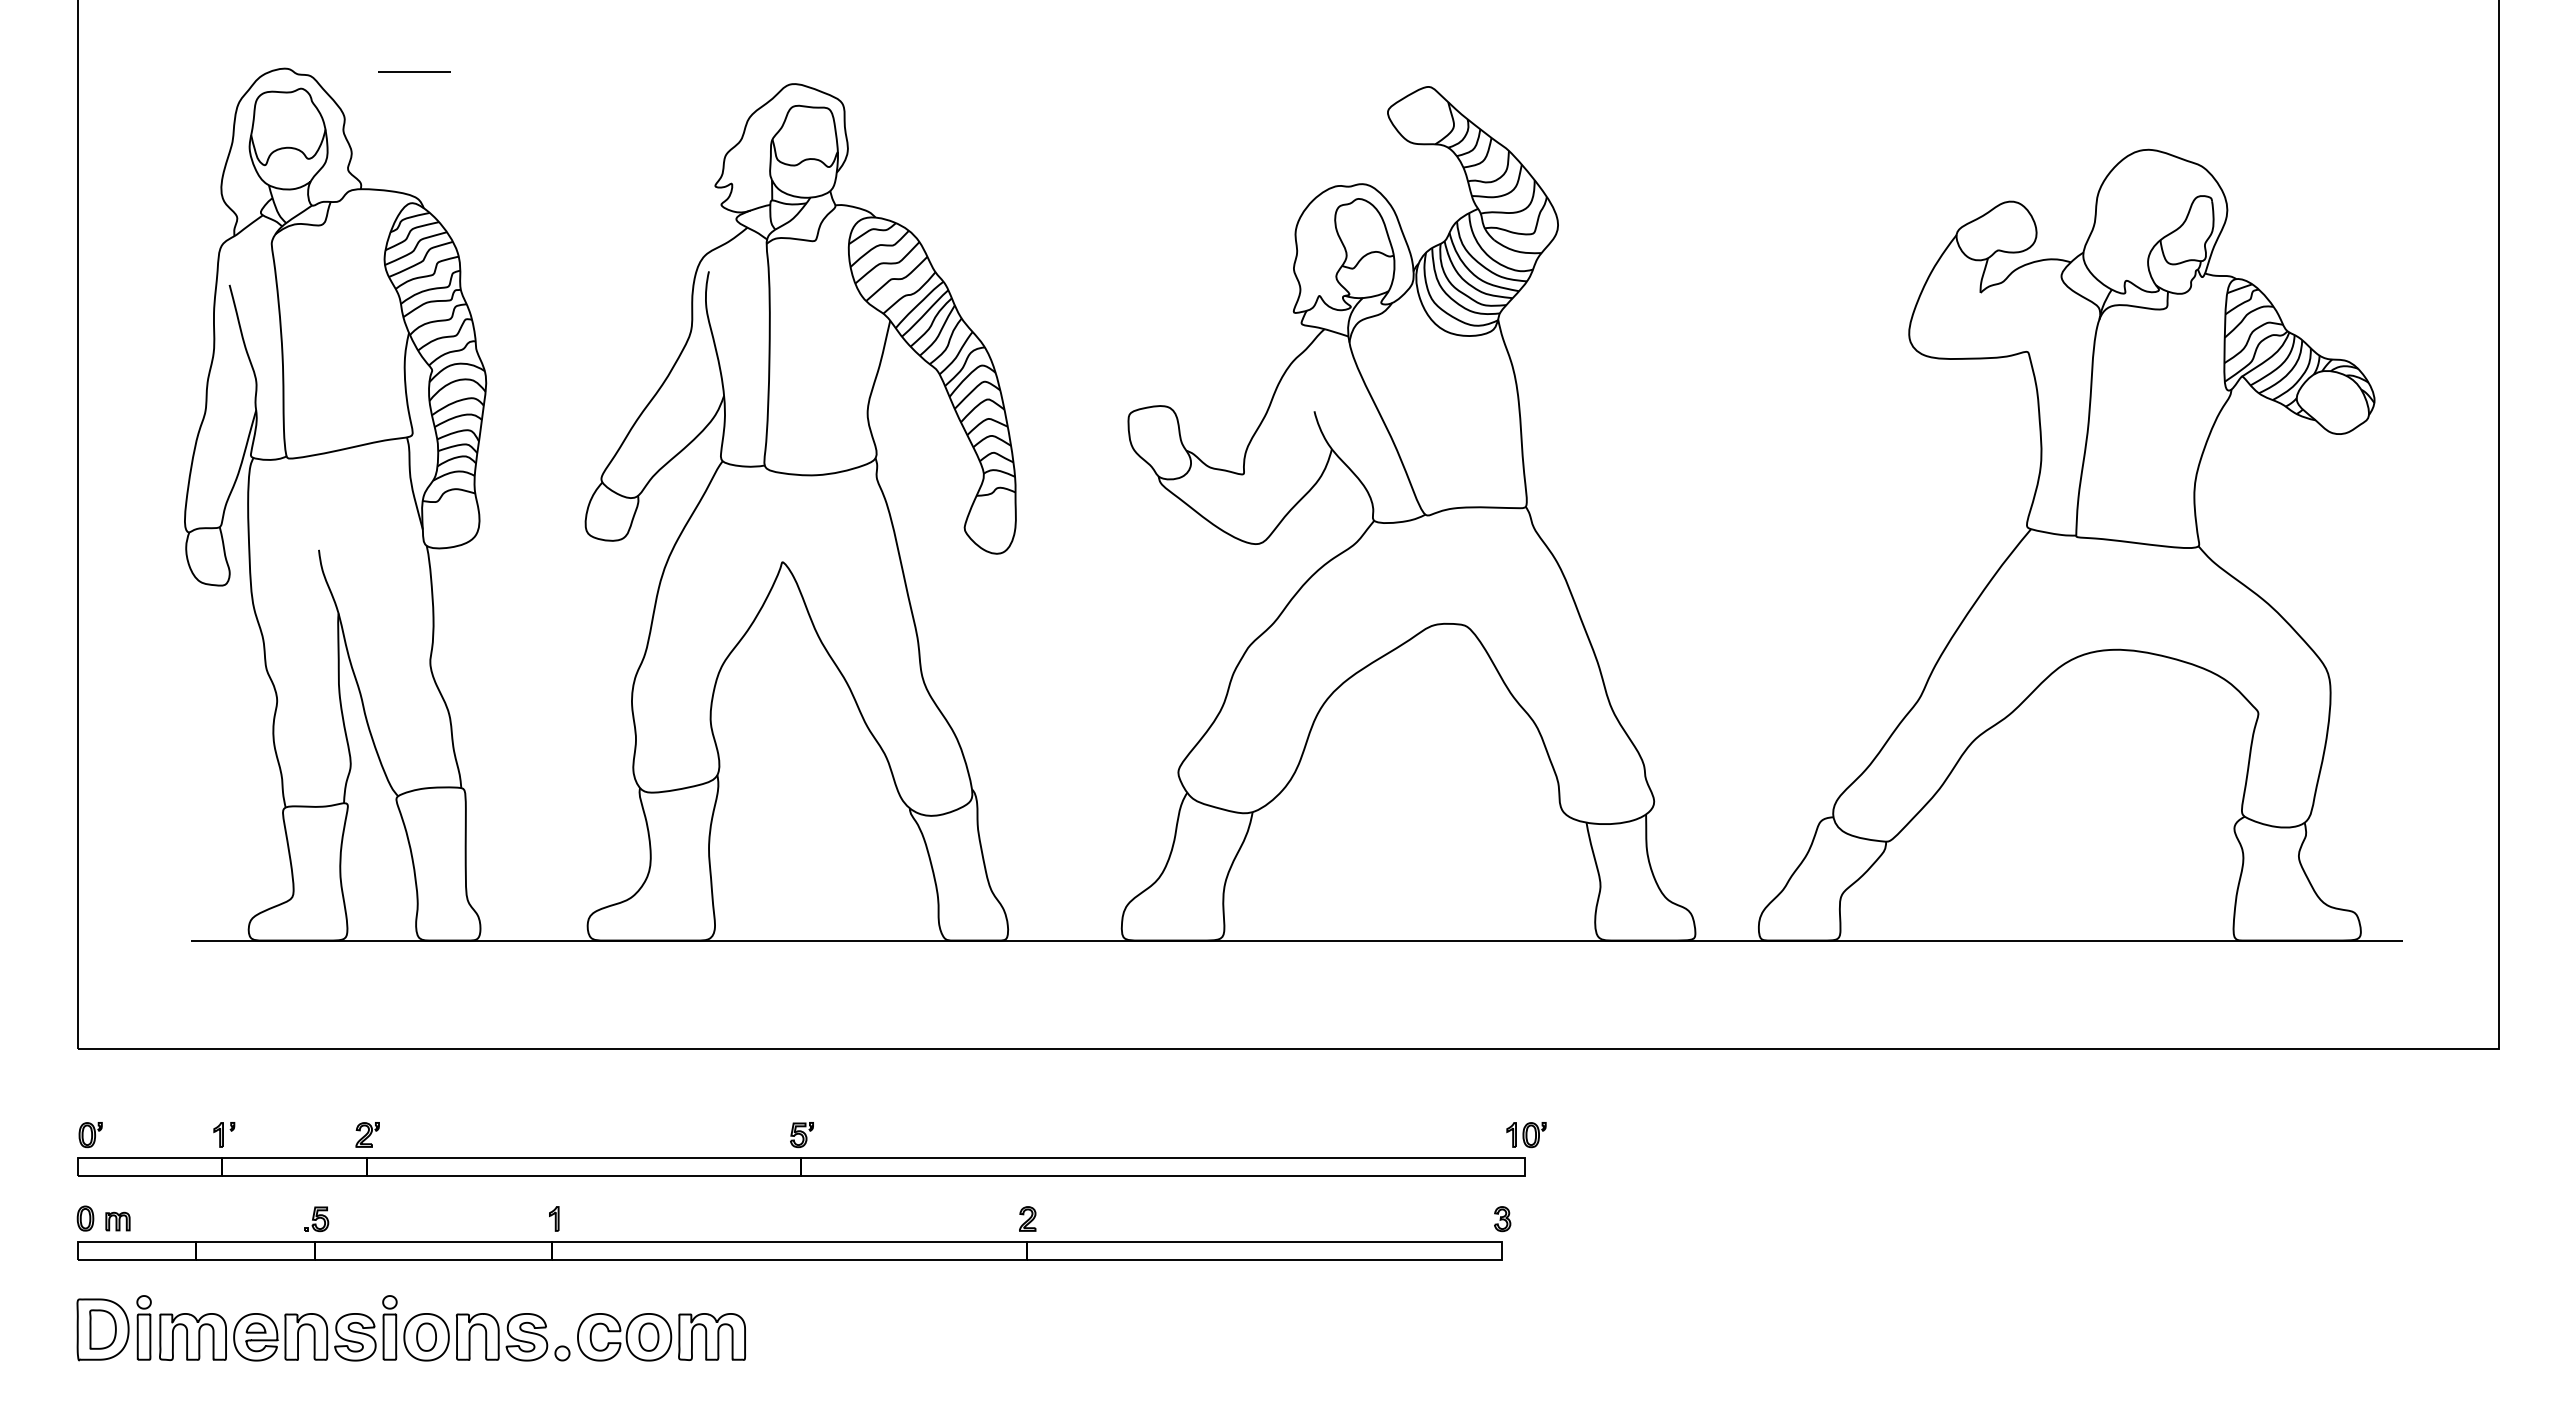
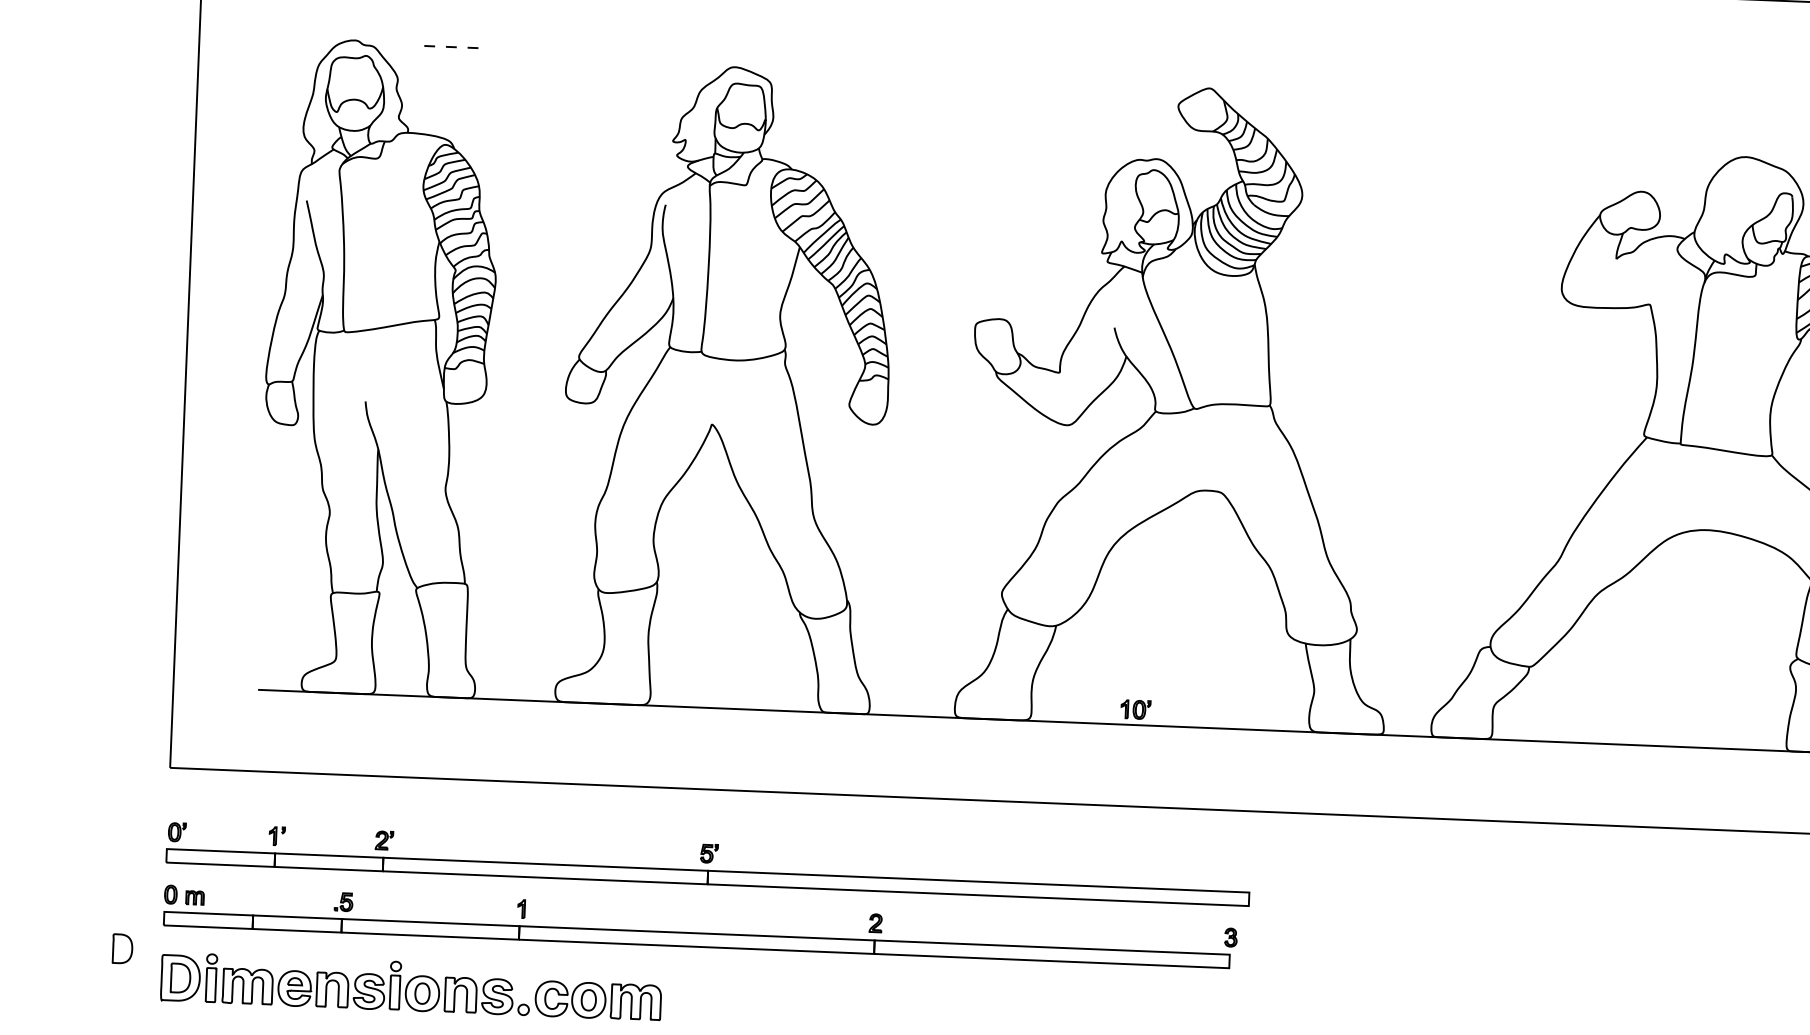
line: (414, 72) -> (451, 47), solid -> dashed
part: (1526, 1135) -> (1135, 710), moved
part: (23, 1293) -> (122, 948), added

